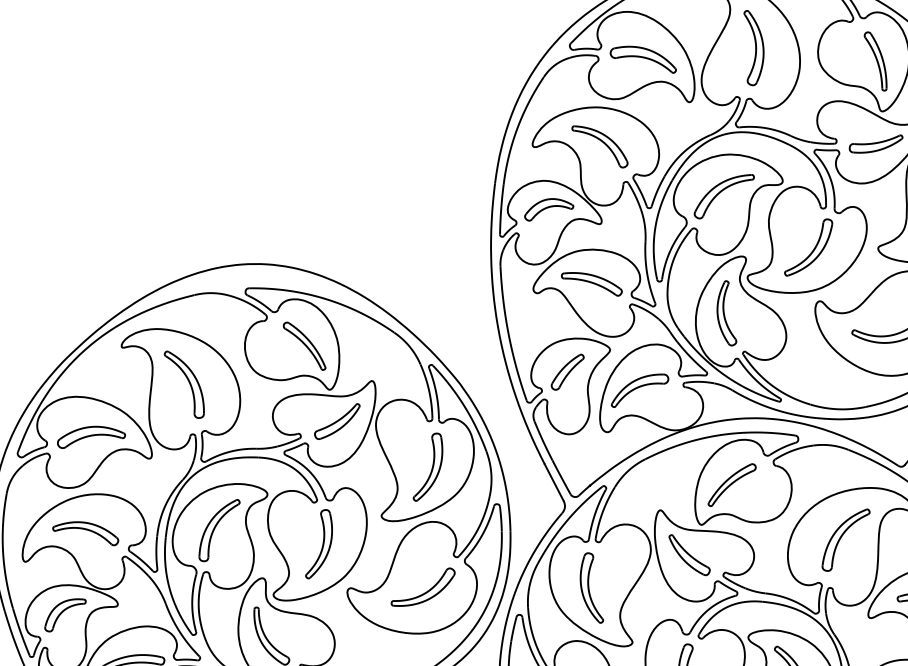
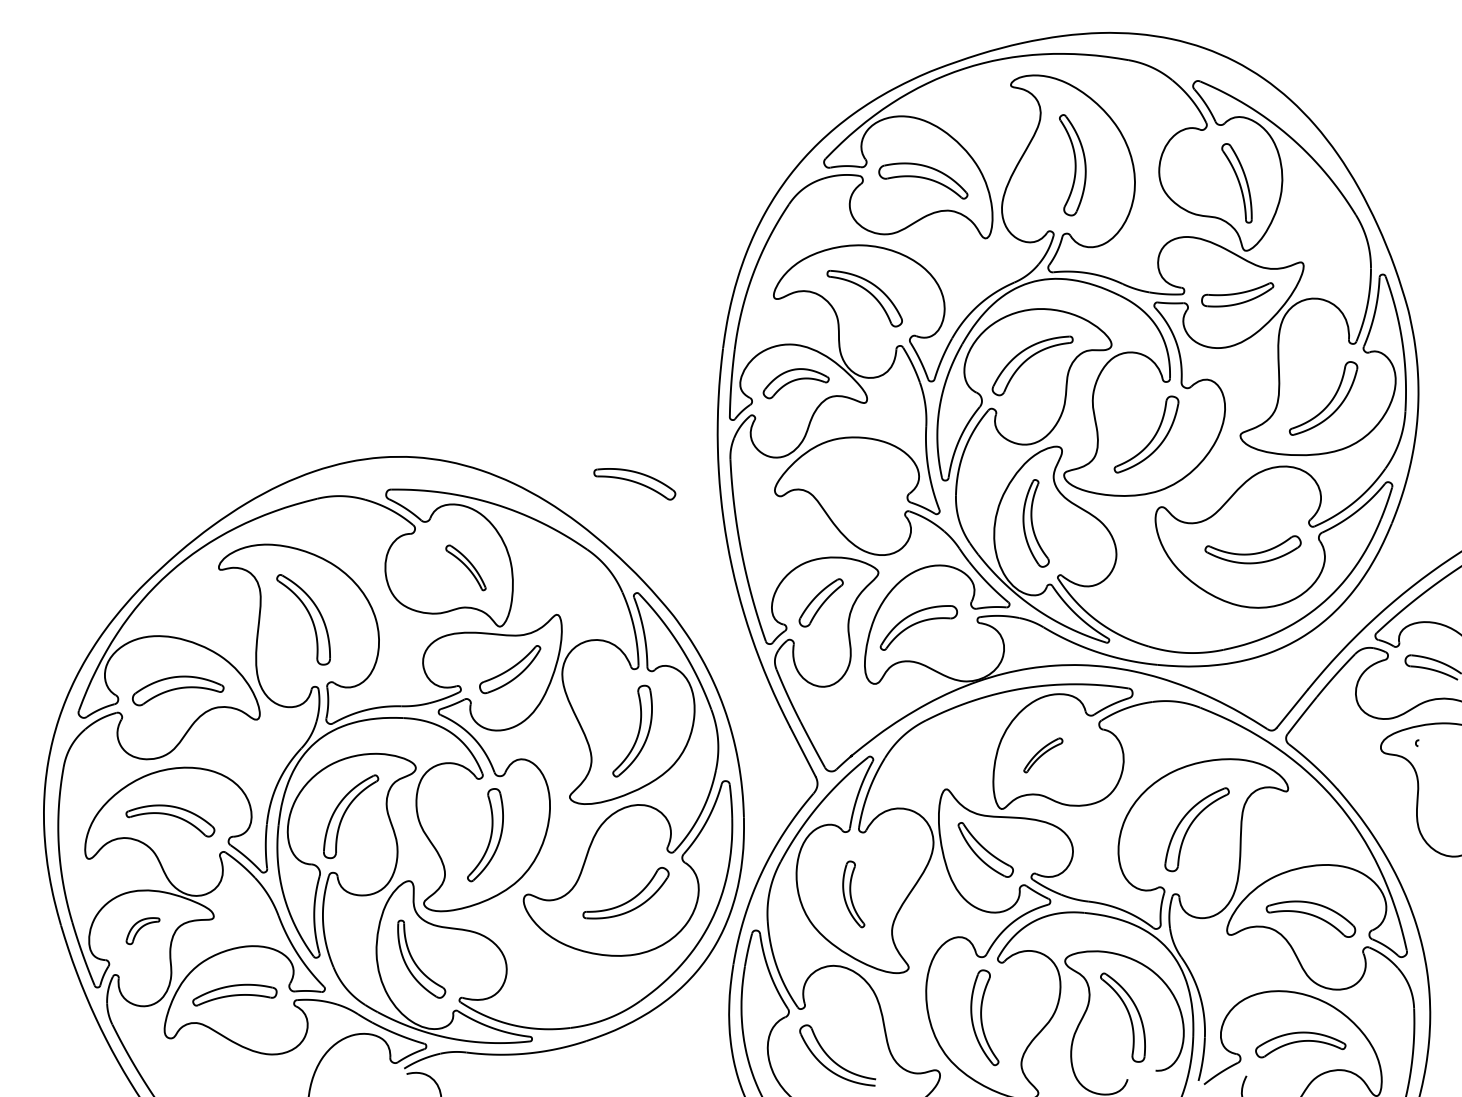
part: (591, 284) -> (634, 484), moved
part: (304, 345) -> (465, 567), size x0.7
part: (732, 485) -> (1043, 755), size x0.6
part: (591, 588) -> (853, 894), size x0.7
part: (65, 614) -> (142, 930), size x0.6

